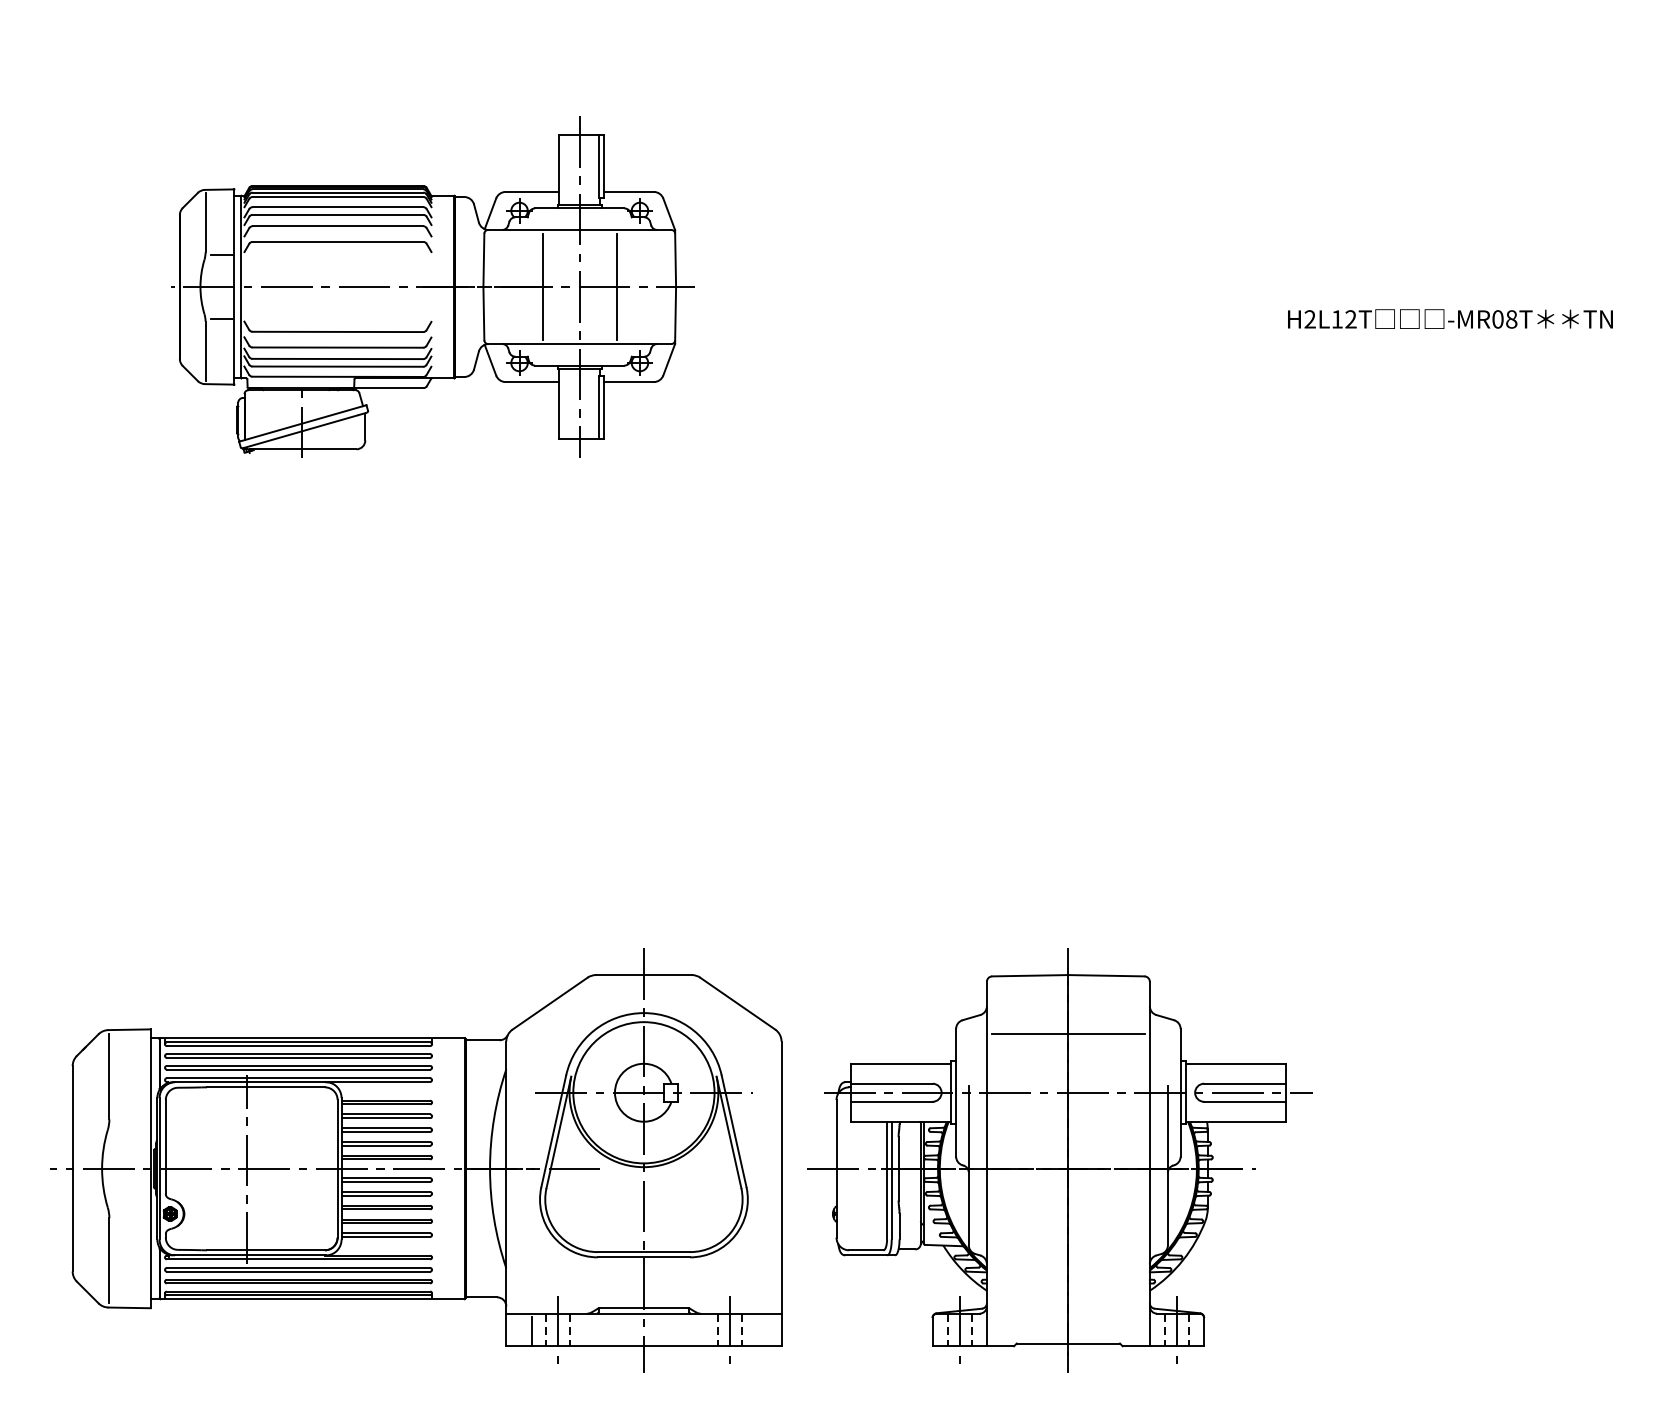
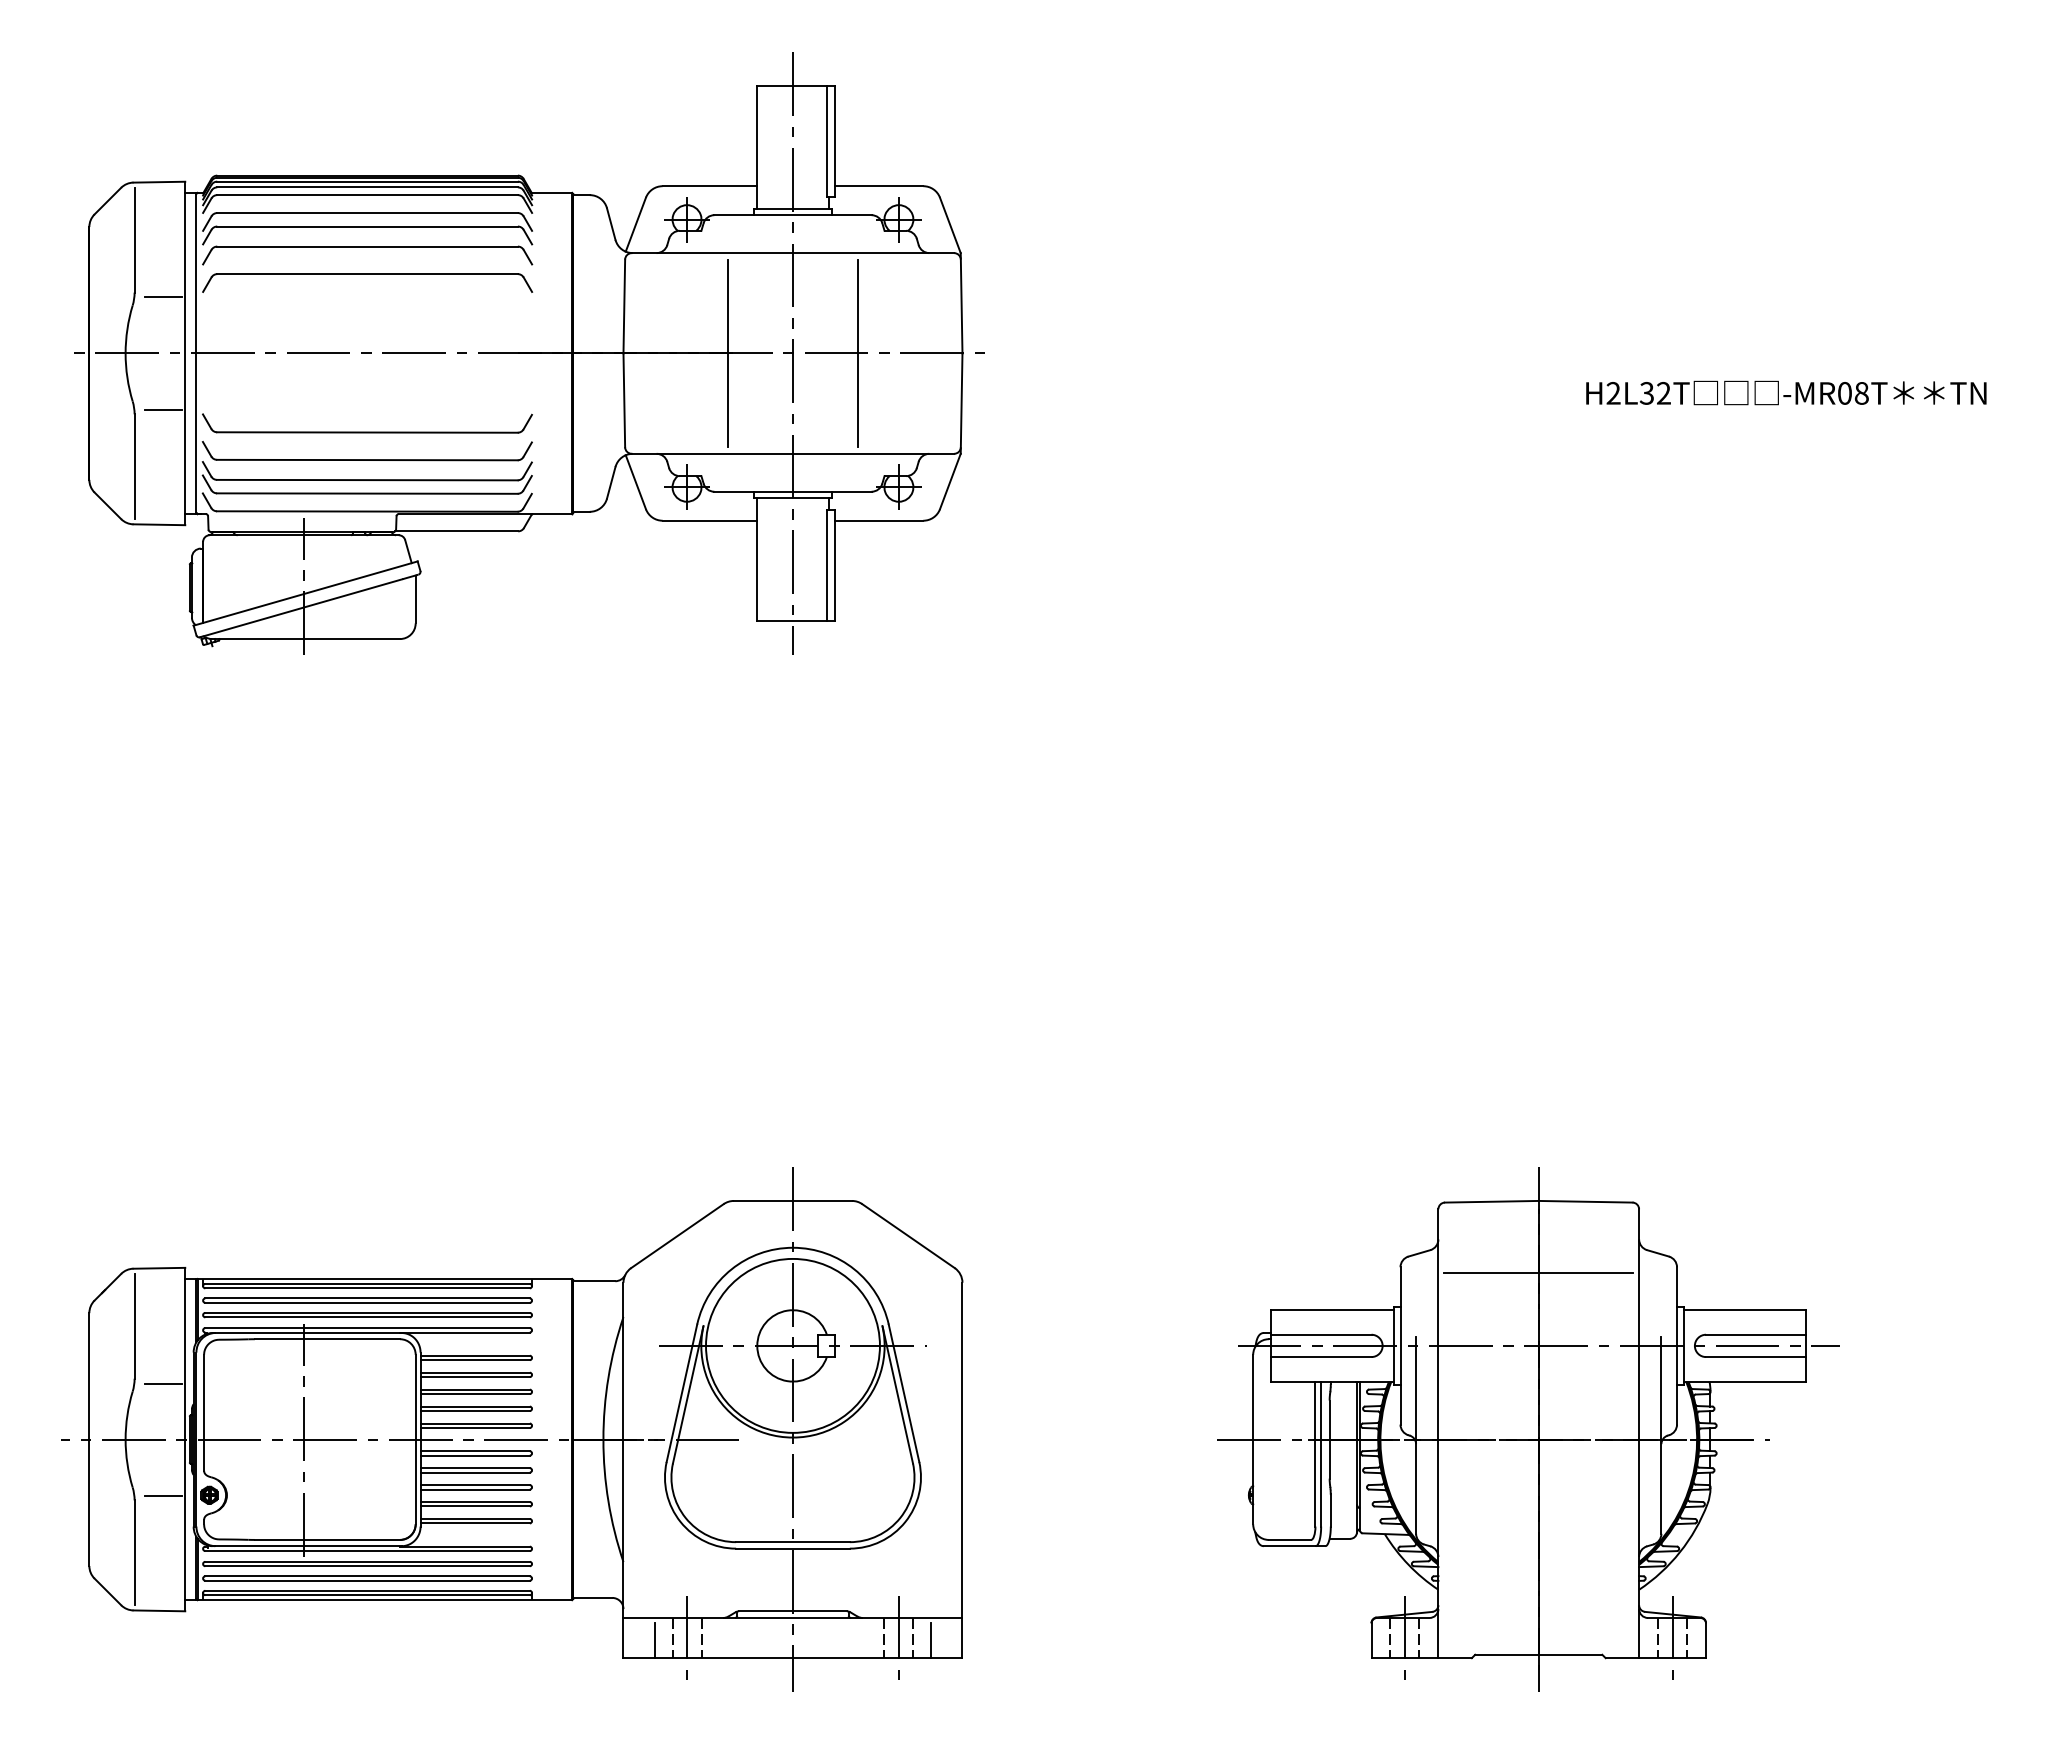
part: (430, 287) -> (529, 353), size x1.43
text: (1336, 318) -> (1646, 392), H2L12T -> H2L32T
line: (132, 1123) -> (163, 1383), added
part: (1060, 1160) -> (1528, 1429), moved
line: (132, 1214) -> (163, 1495), added
line: (756, 1331) -> (931, 1640), added

